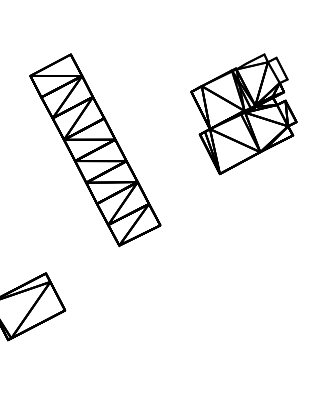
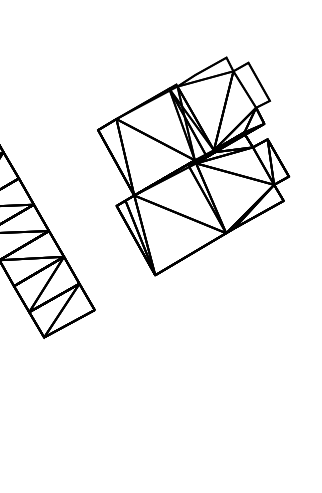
part: (243, 113) -> (193, 165), size x1.43

